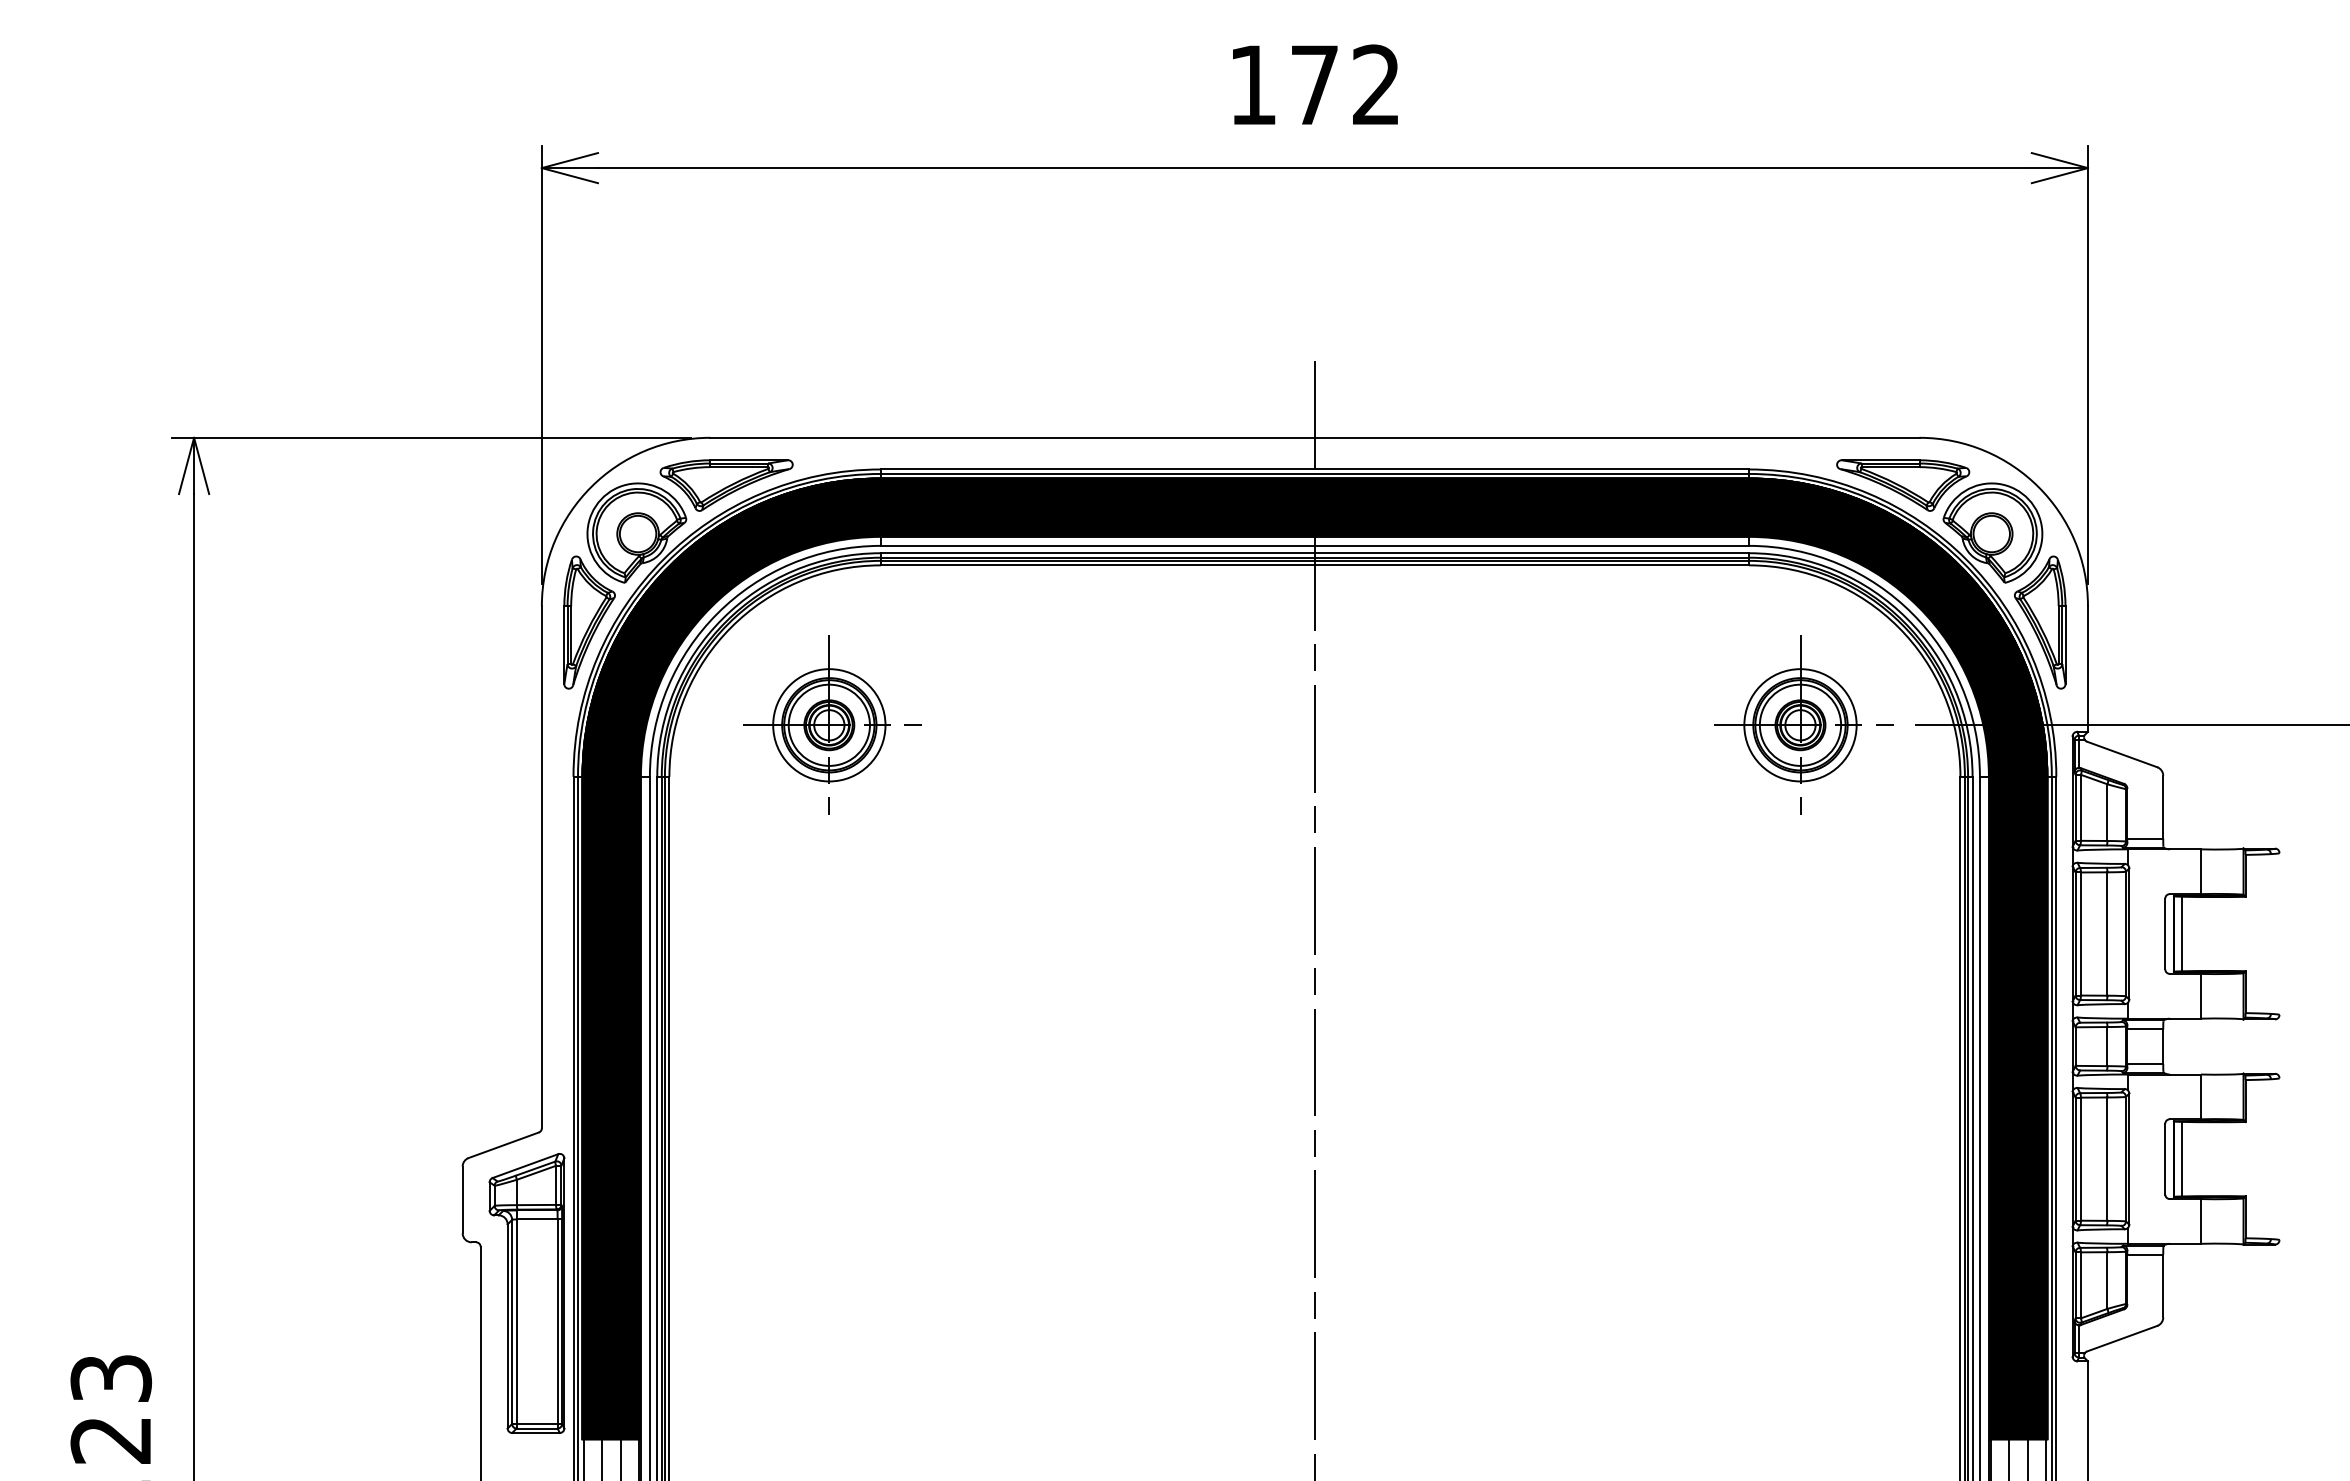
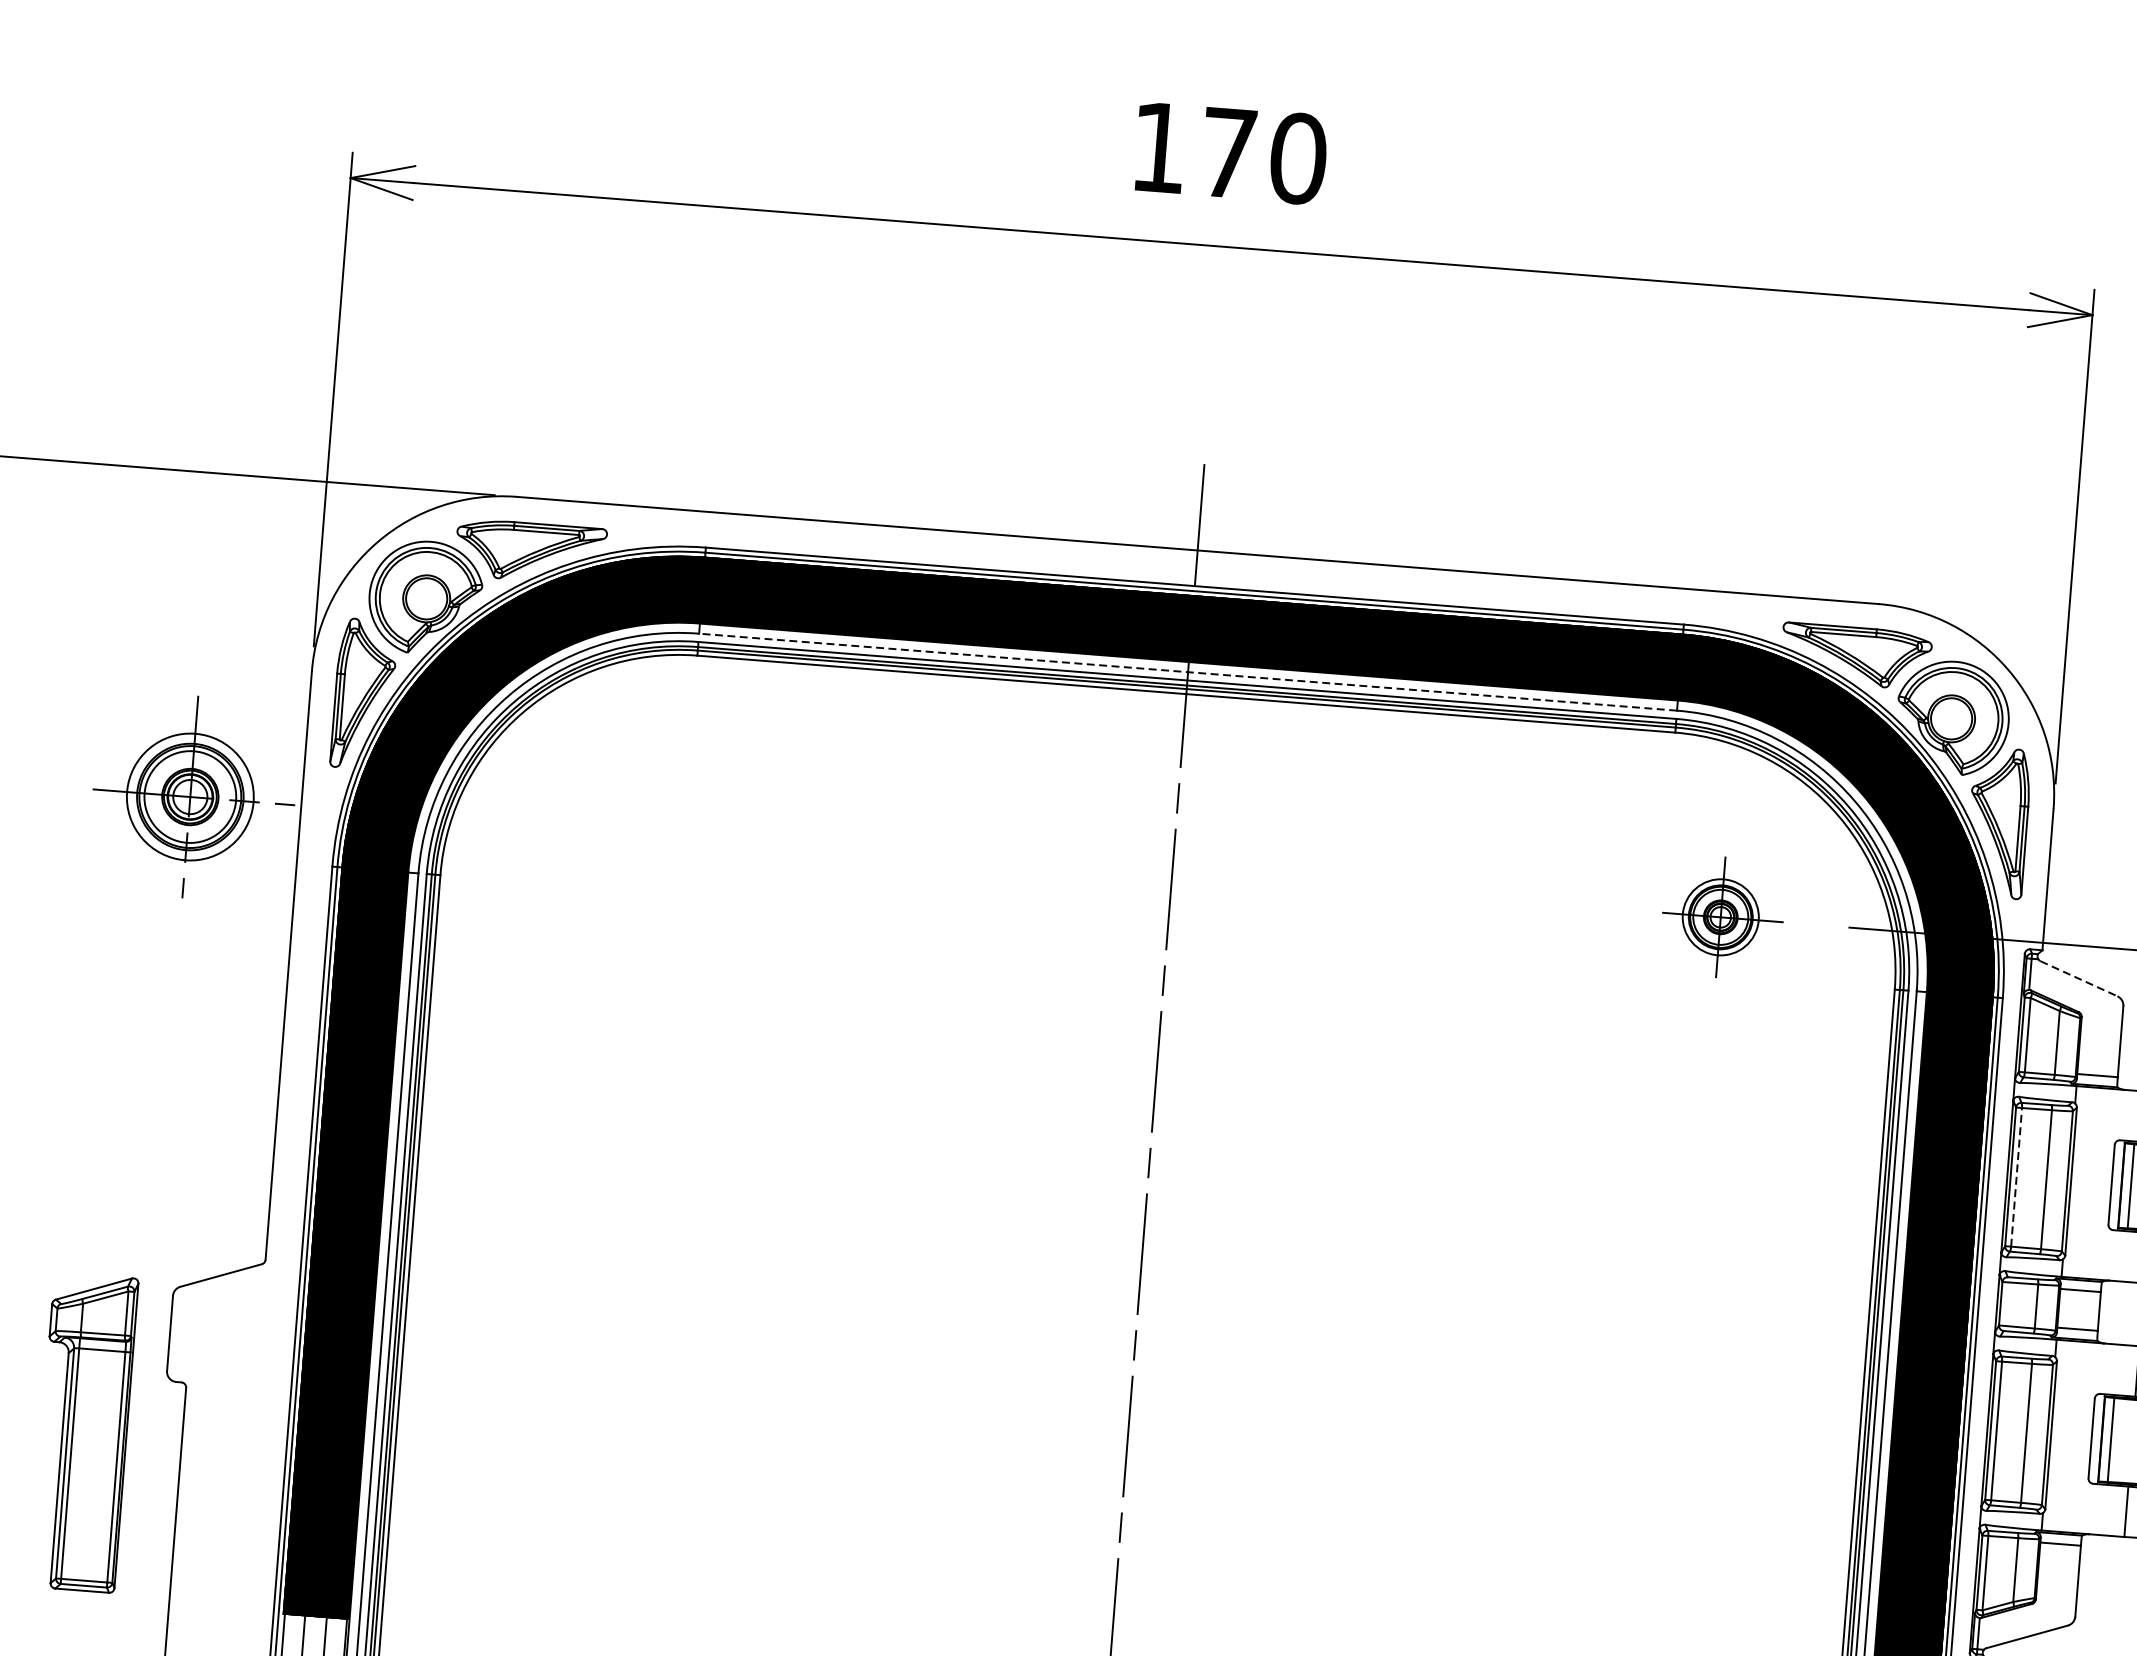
text: (1376, 84) -> (1298, 157), 172 -> 170
line: (1314, 545) -> (1187, 671), solid -> dashed
part: (832, 724) -> (193, 796), moved
part: (1803, 724) -> (1722, 916), size x0.6
line: (2122, 754) -> (2079, 978), solid -> dashed
line: (2080, 934) -> (2016, 1177), solid -> dashed
part: (526, 1293) -> (83, 1432), moved

